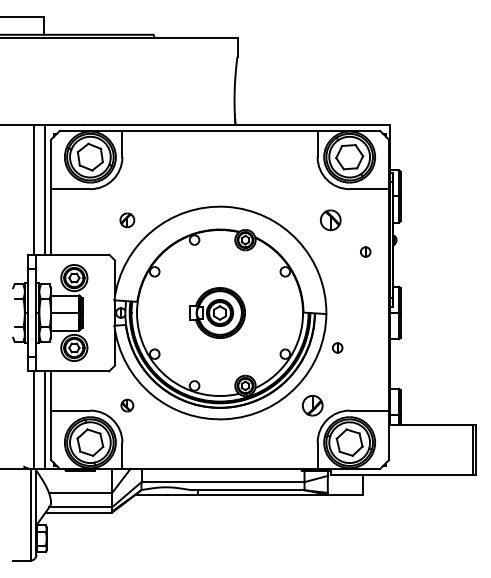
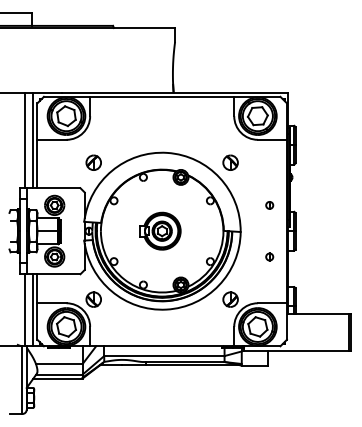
part: (127, 220) -> (93, 162), size x1.43
part: (330, 220) -> (230, 162), moved
part: (365, 251) -> (269, 205), moved
part: (337, 347) -> (269, 256), moved
part: (127, 405) -> (93, 299), size x1.67

